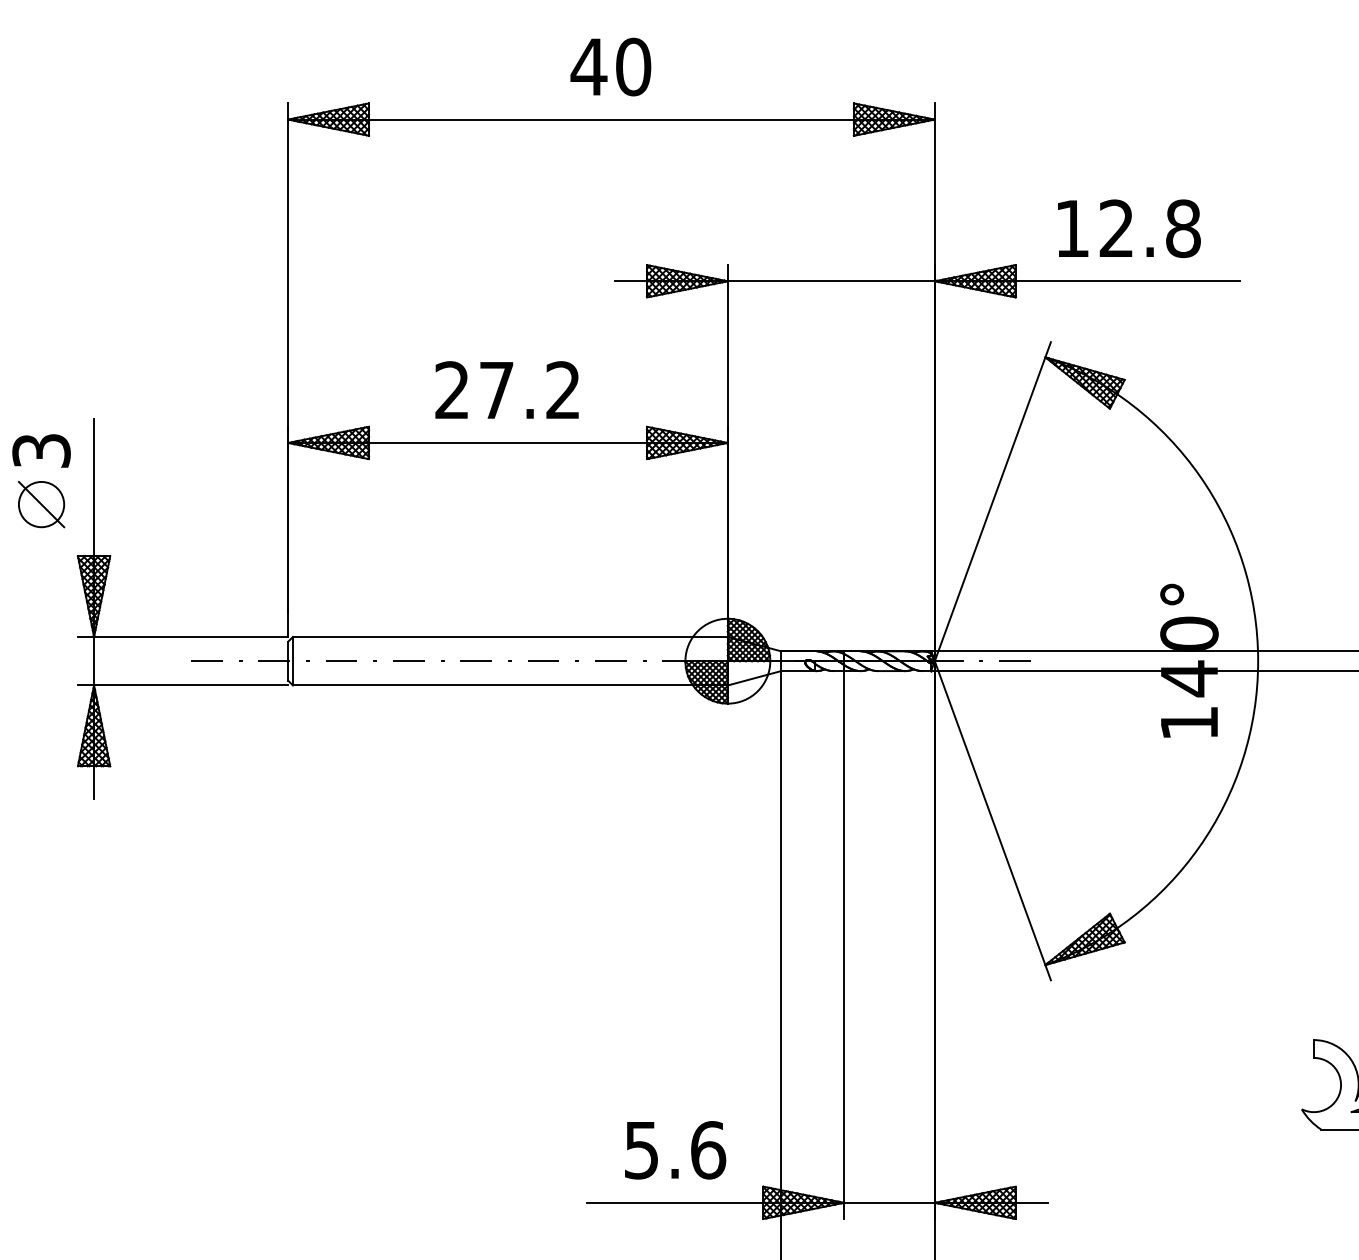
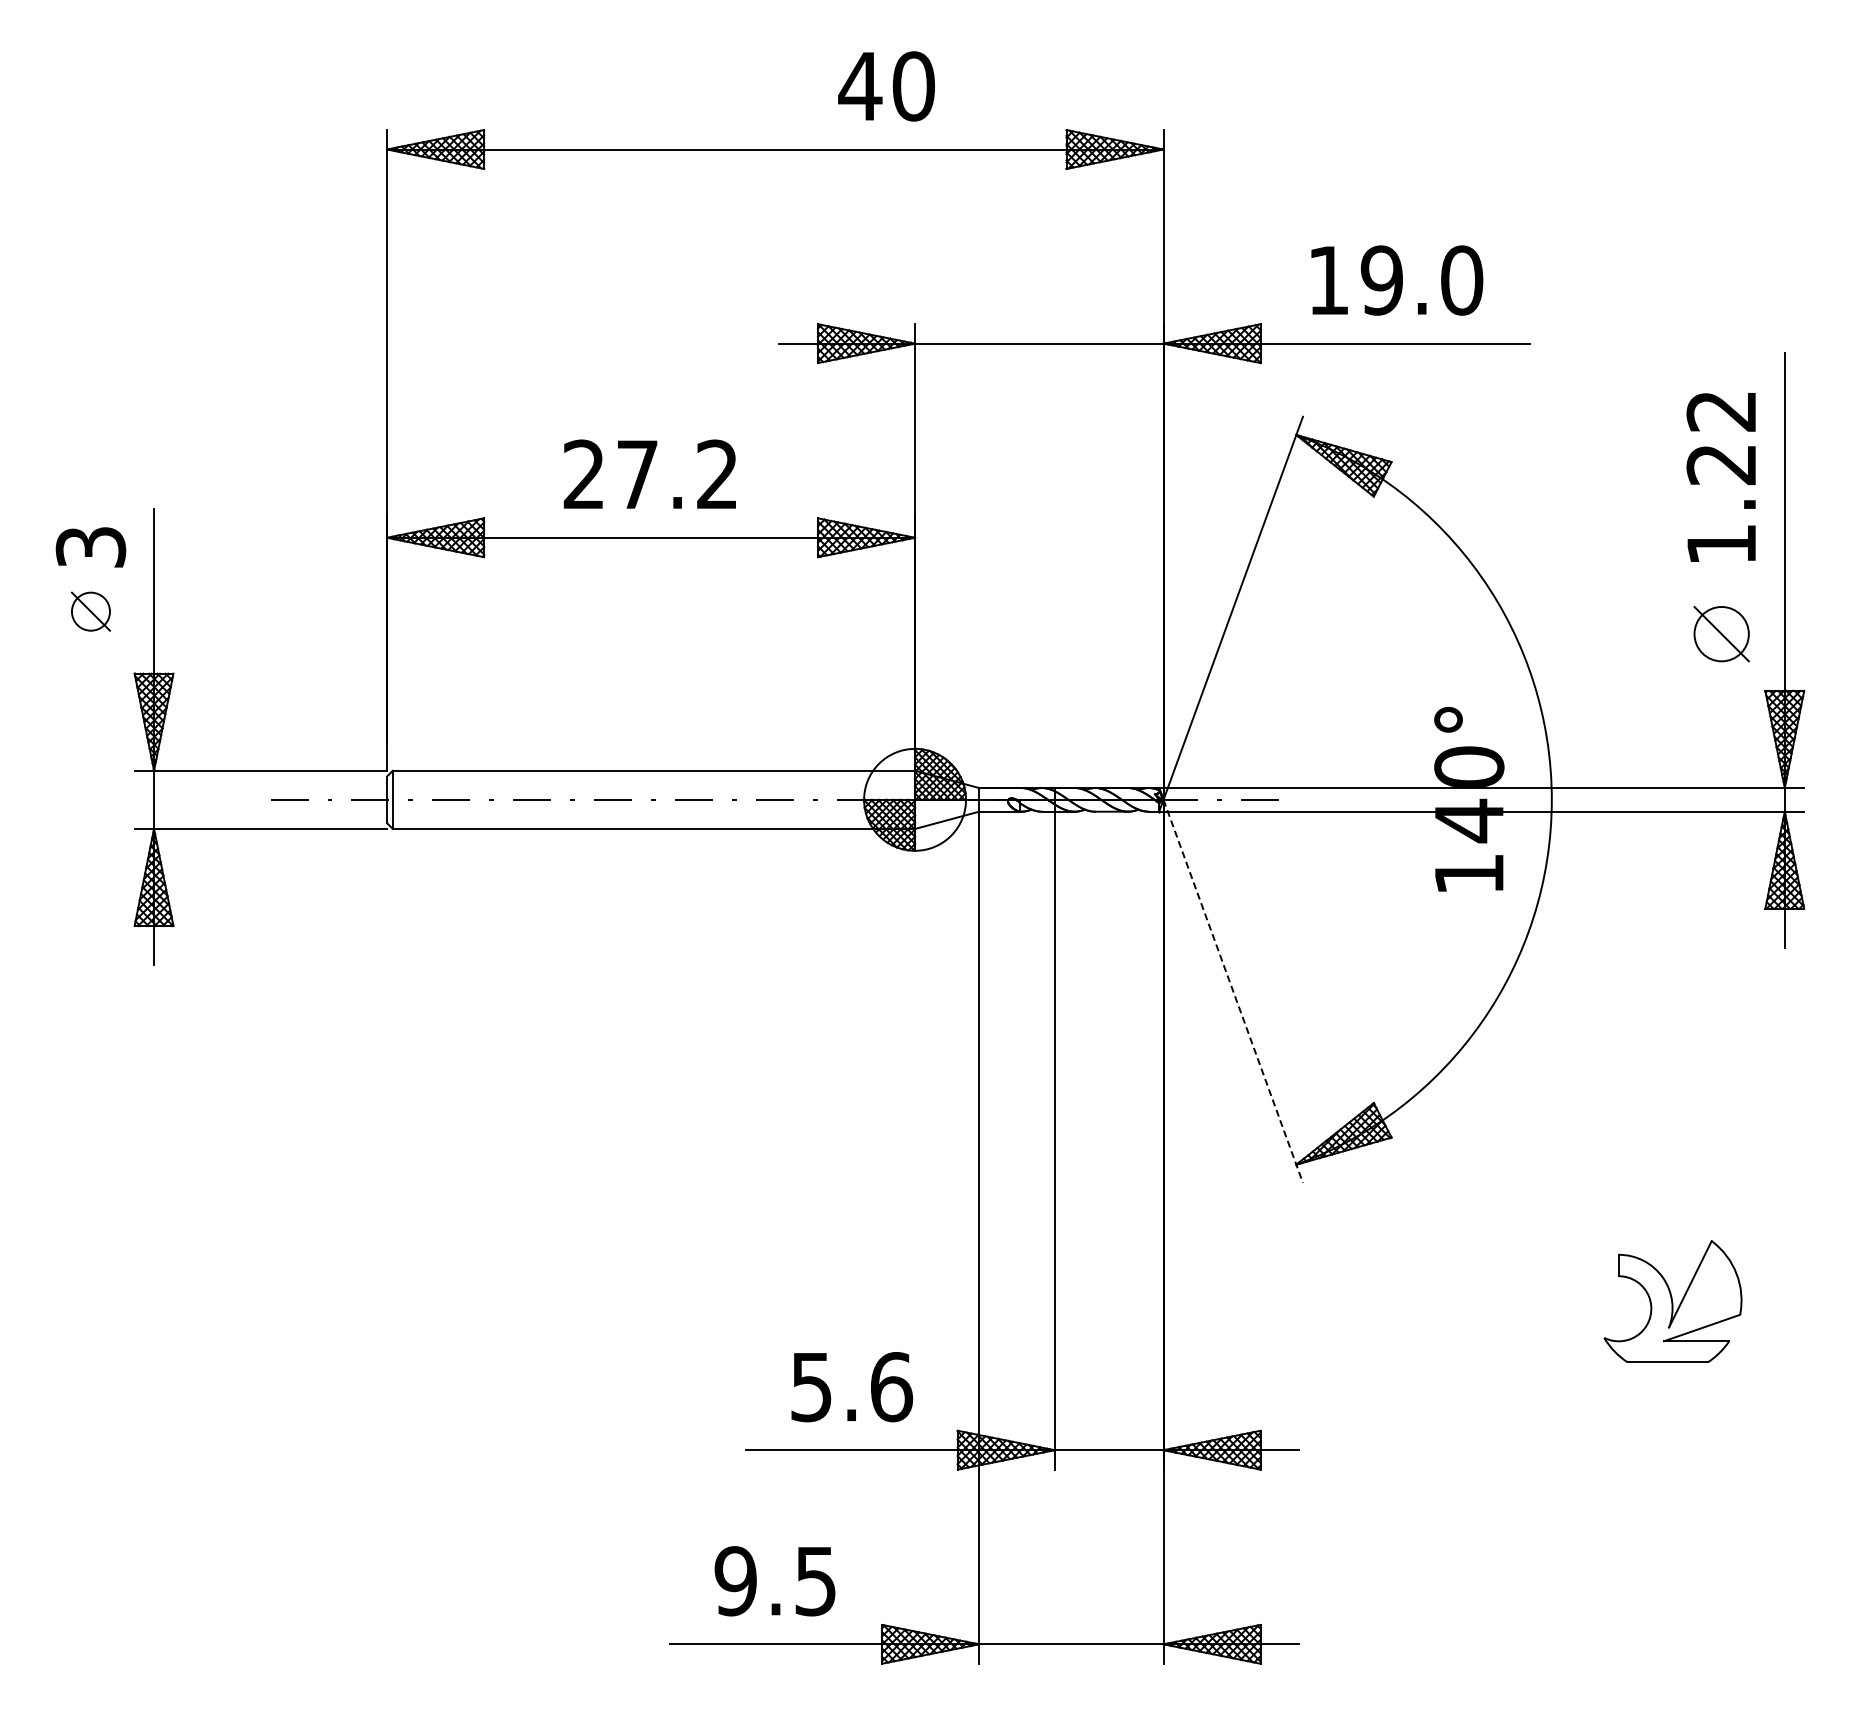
text: (610, 67) -> (886, 86), moved
text: (1149, 228) -> (1421, 280), 12.8 -> 19.0
part: (41, 504) -> (90, 611), size x0.7
line: (993, 820) -> (1233, 991), solid -> dashed

